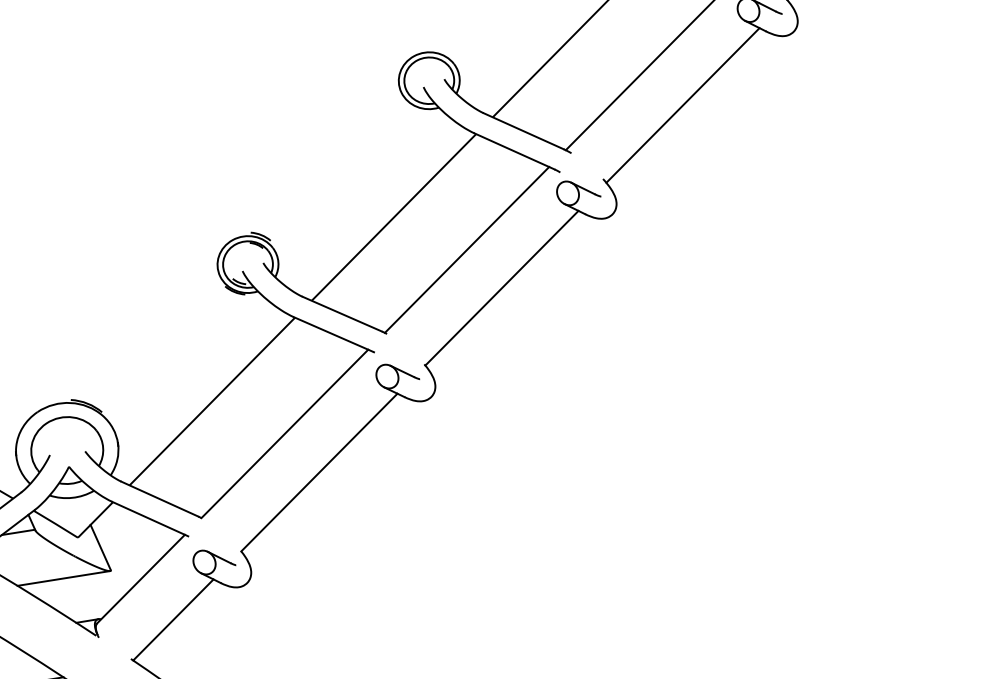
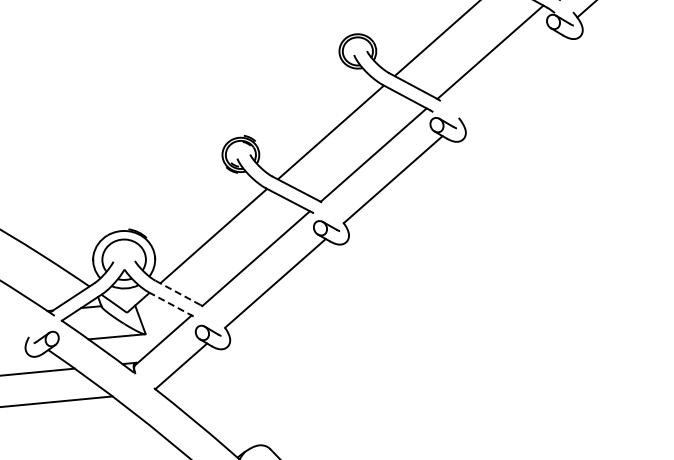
line: (682, 105) -> (509, 76), removed
line: (160, 498) -> (178, 292), solid -> dashed
line: (148, 519) -> (170, 304), solid -> dashed

